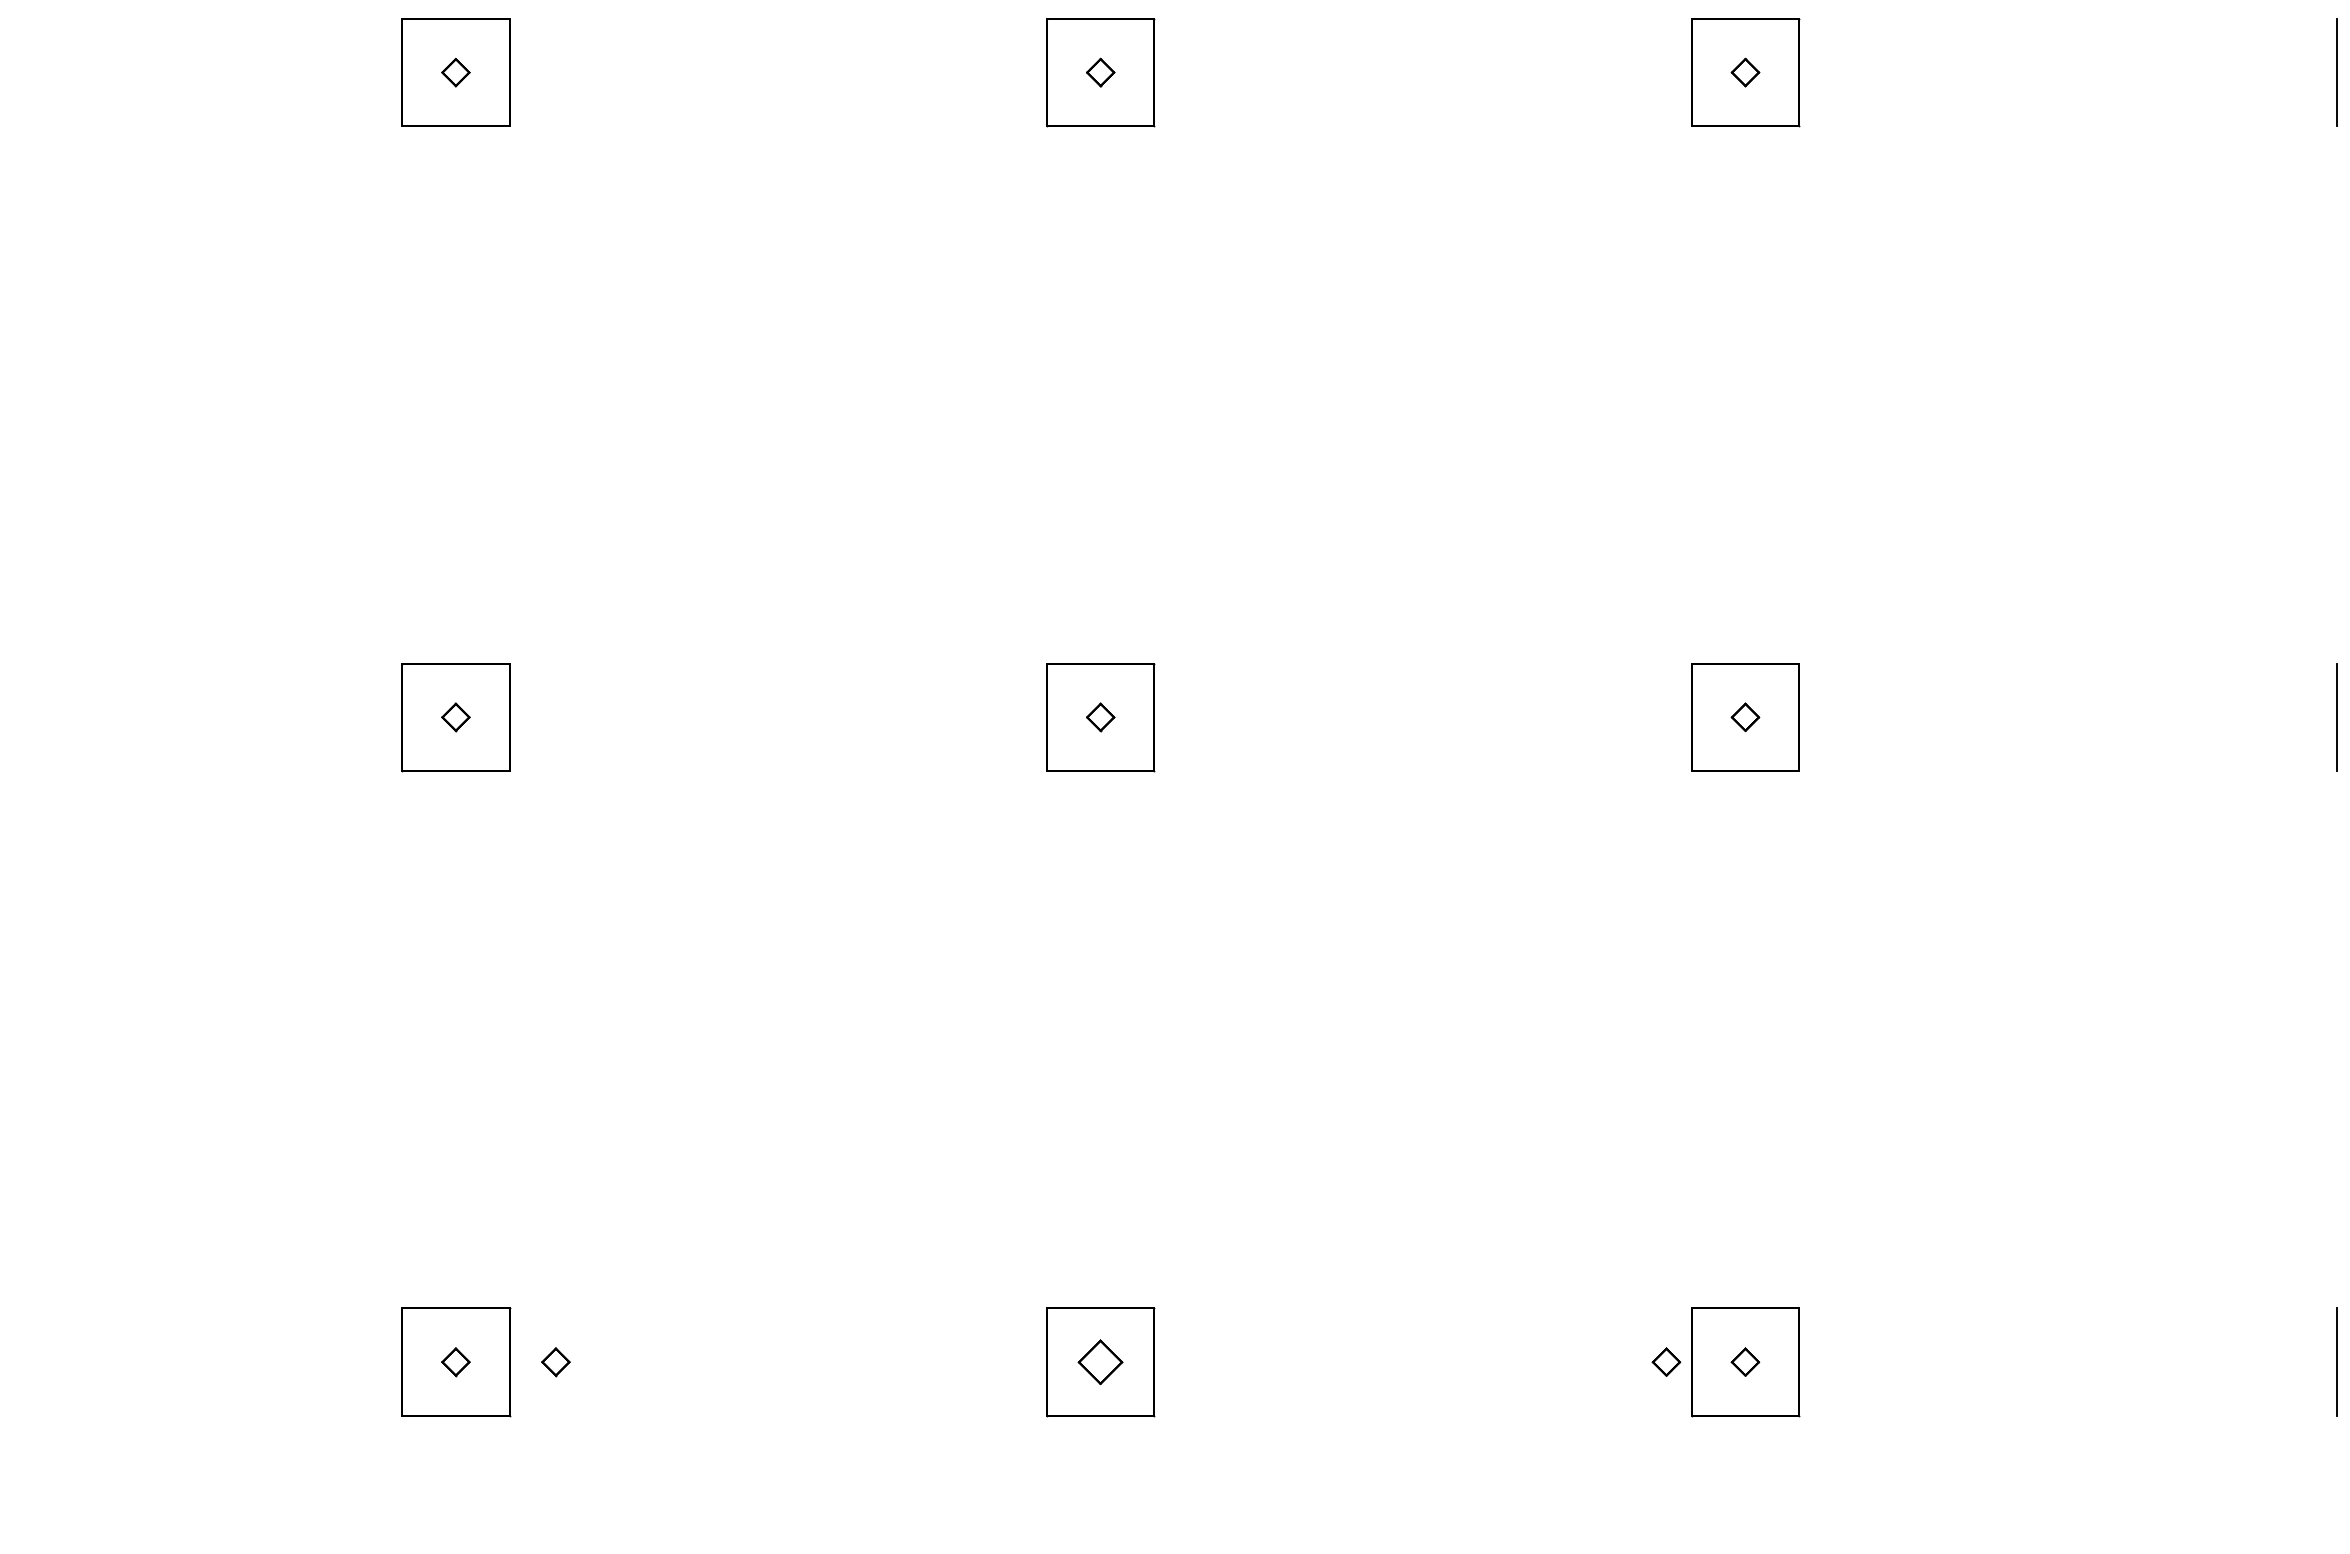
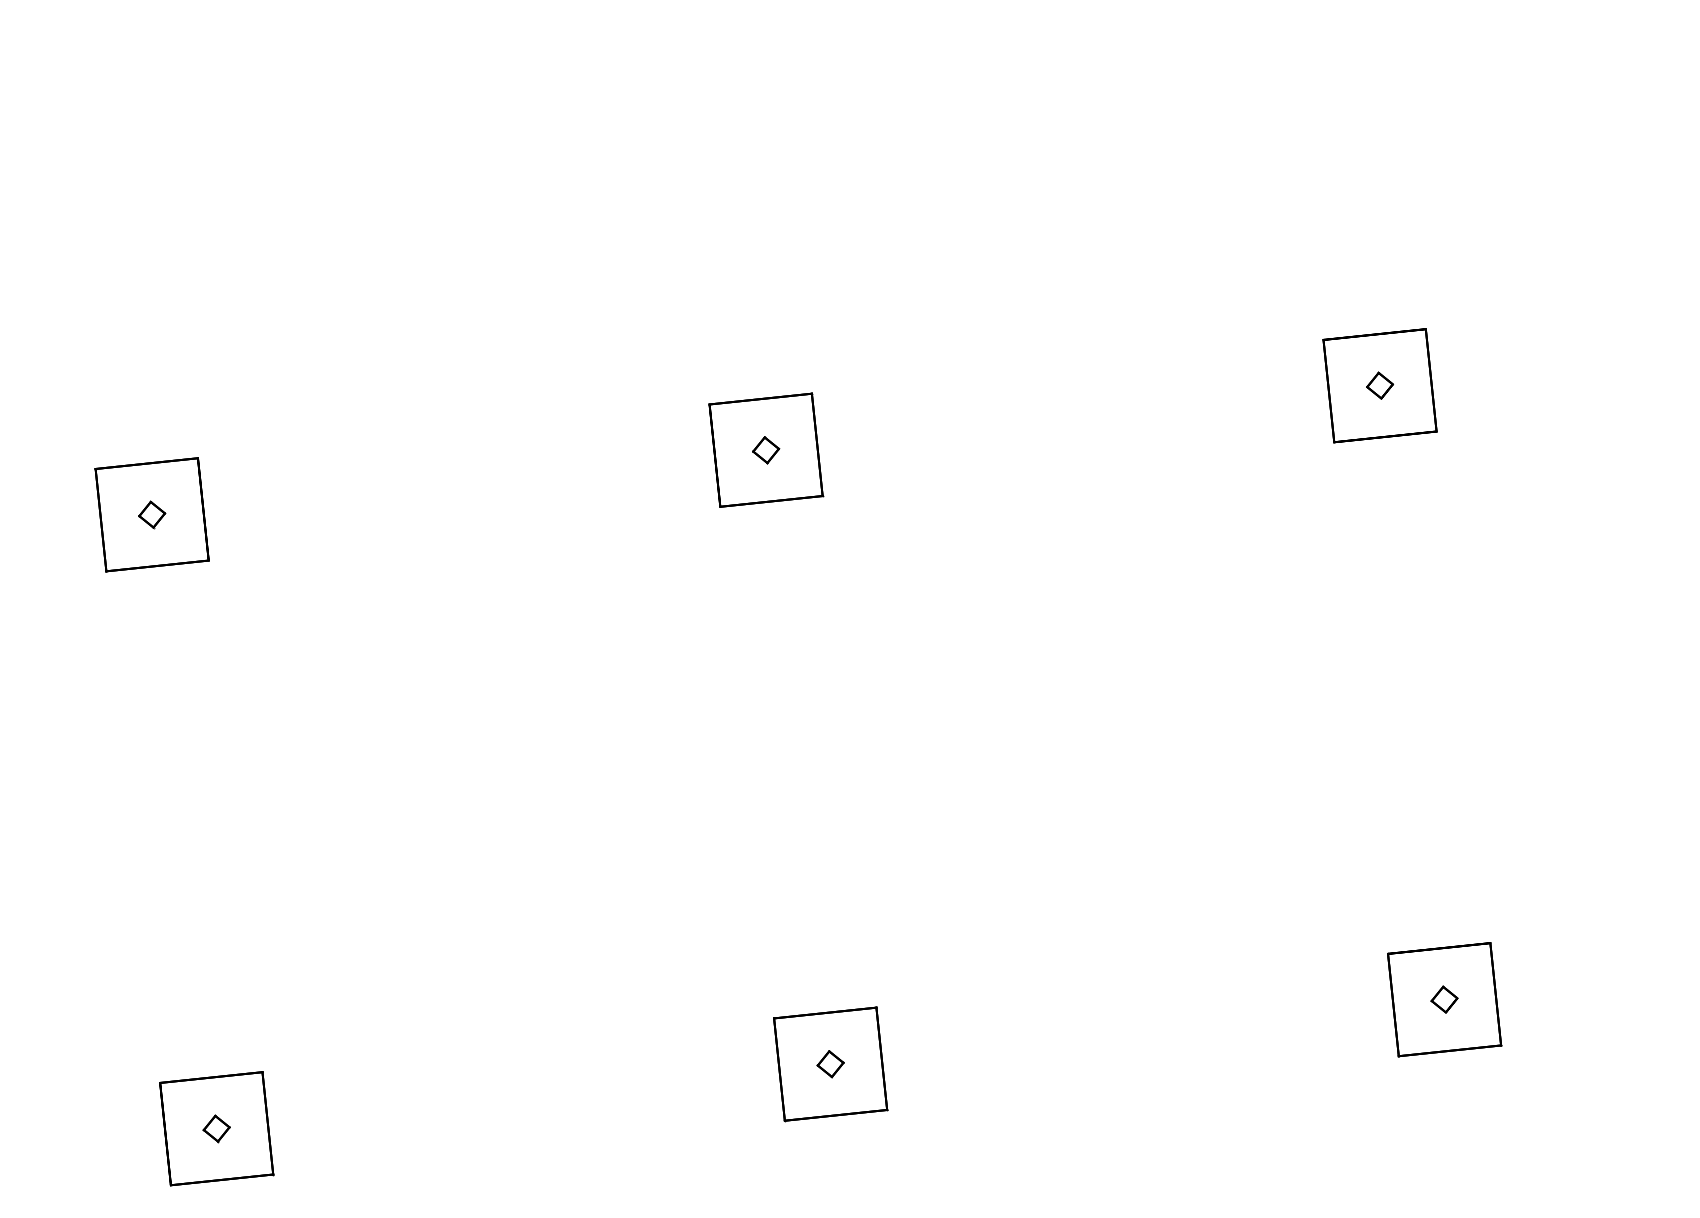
part: (1100, 1361) -> (830, 1063), size x0.62
part: (1666, 1361) -> (1369, 1006), removed
part: (555, 1362) -> (311, 1119), removed

